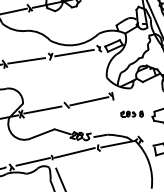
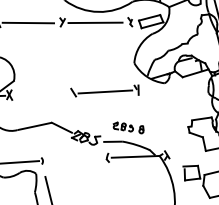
line: (42, 109) -> (39, 93), removed
part: (131, 113) -> (128, 126), moved
line: (74, 152) -> (73, 158), removed

